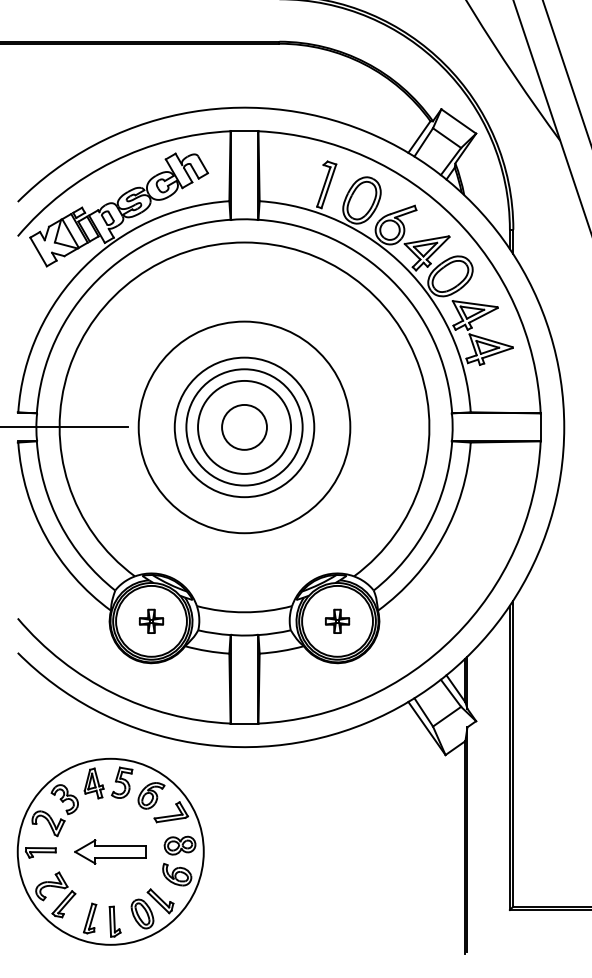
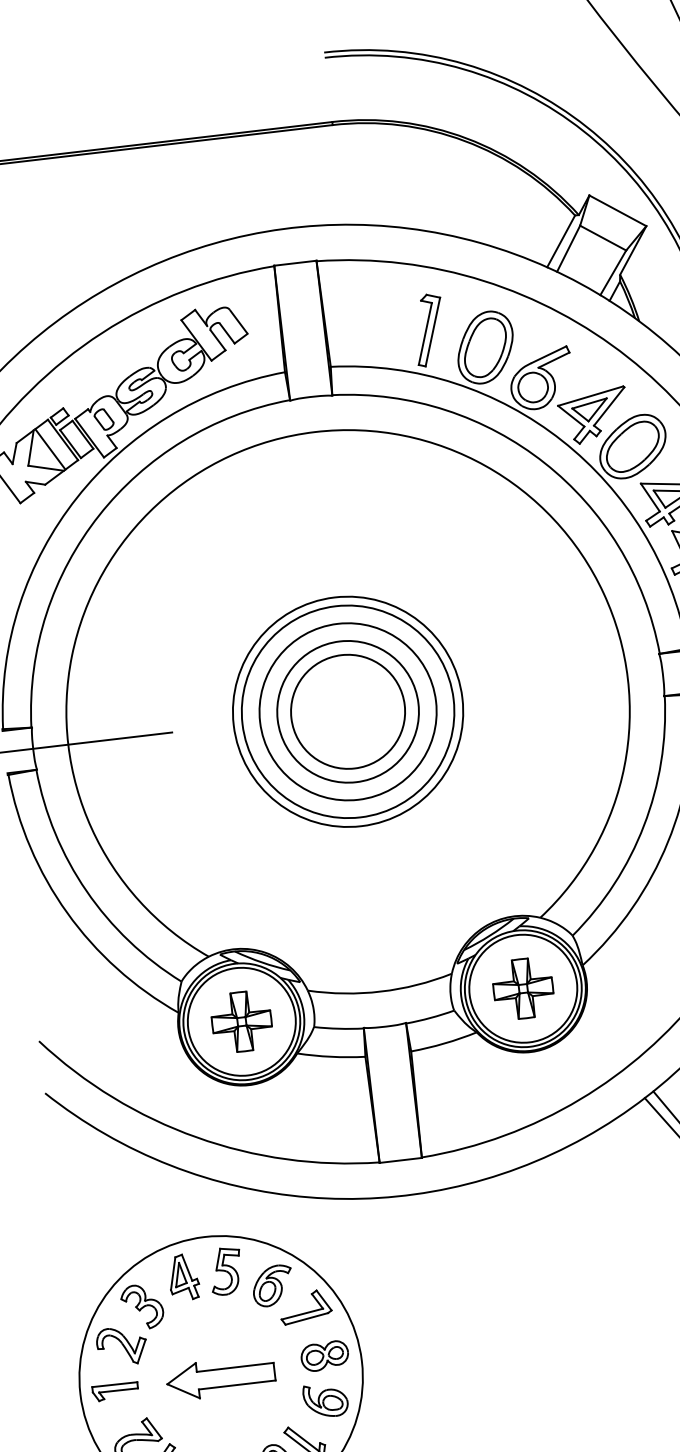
circle: (244, 426) -> (347, 710), size x1.67
circle: (244, 427) -> (348, 711), size x0.71
part: (151, 621) -> (241, 1022), size x1.67
part: (337, 621) -> (523, 988), size x1.67

